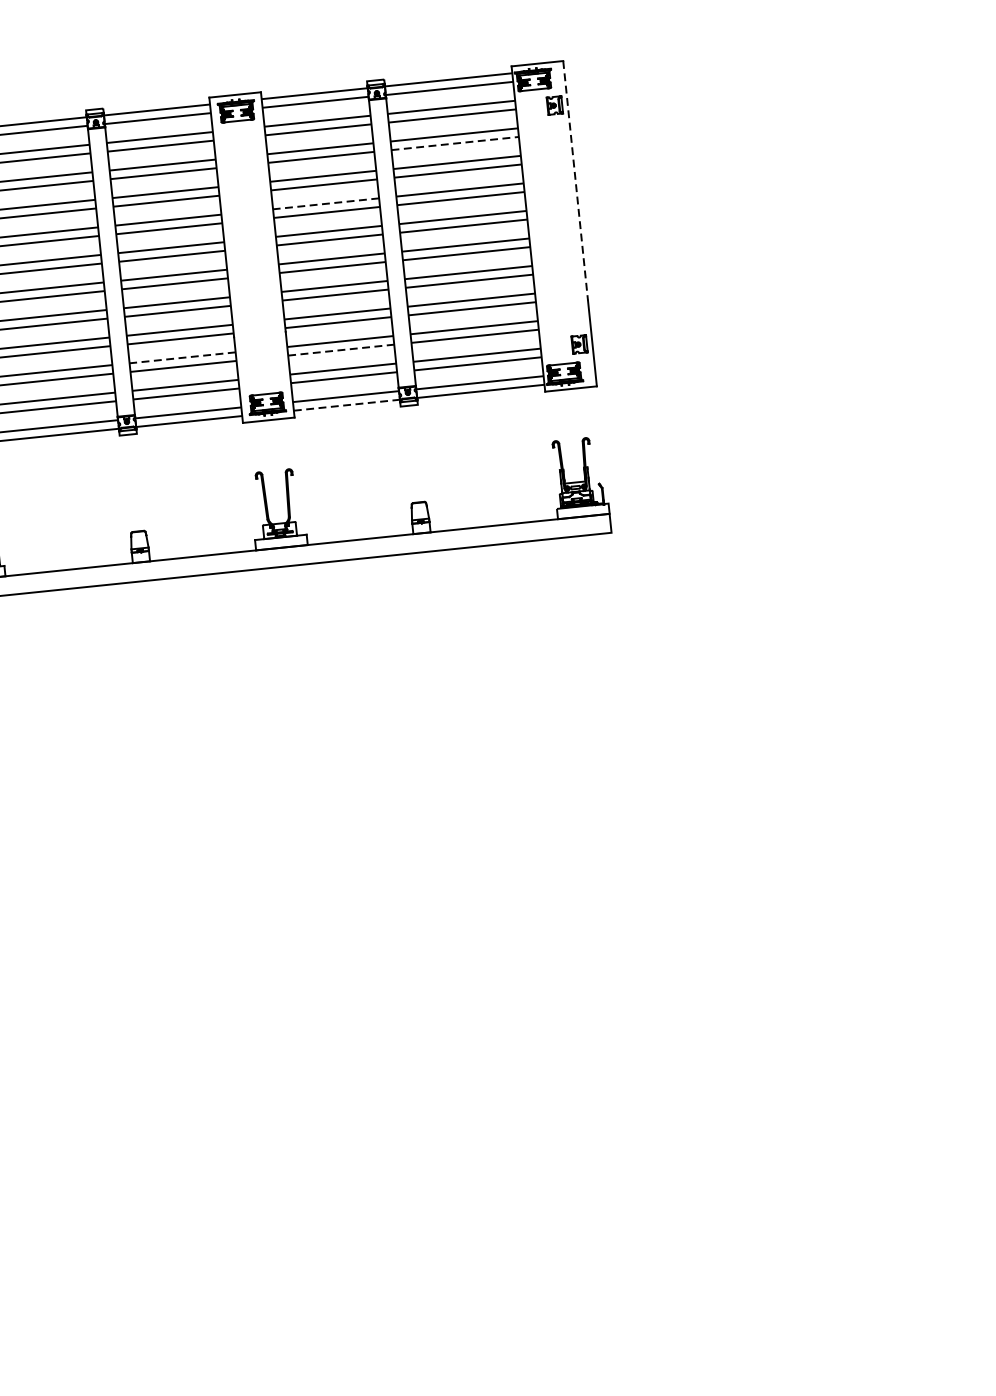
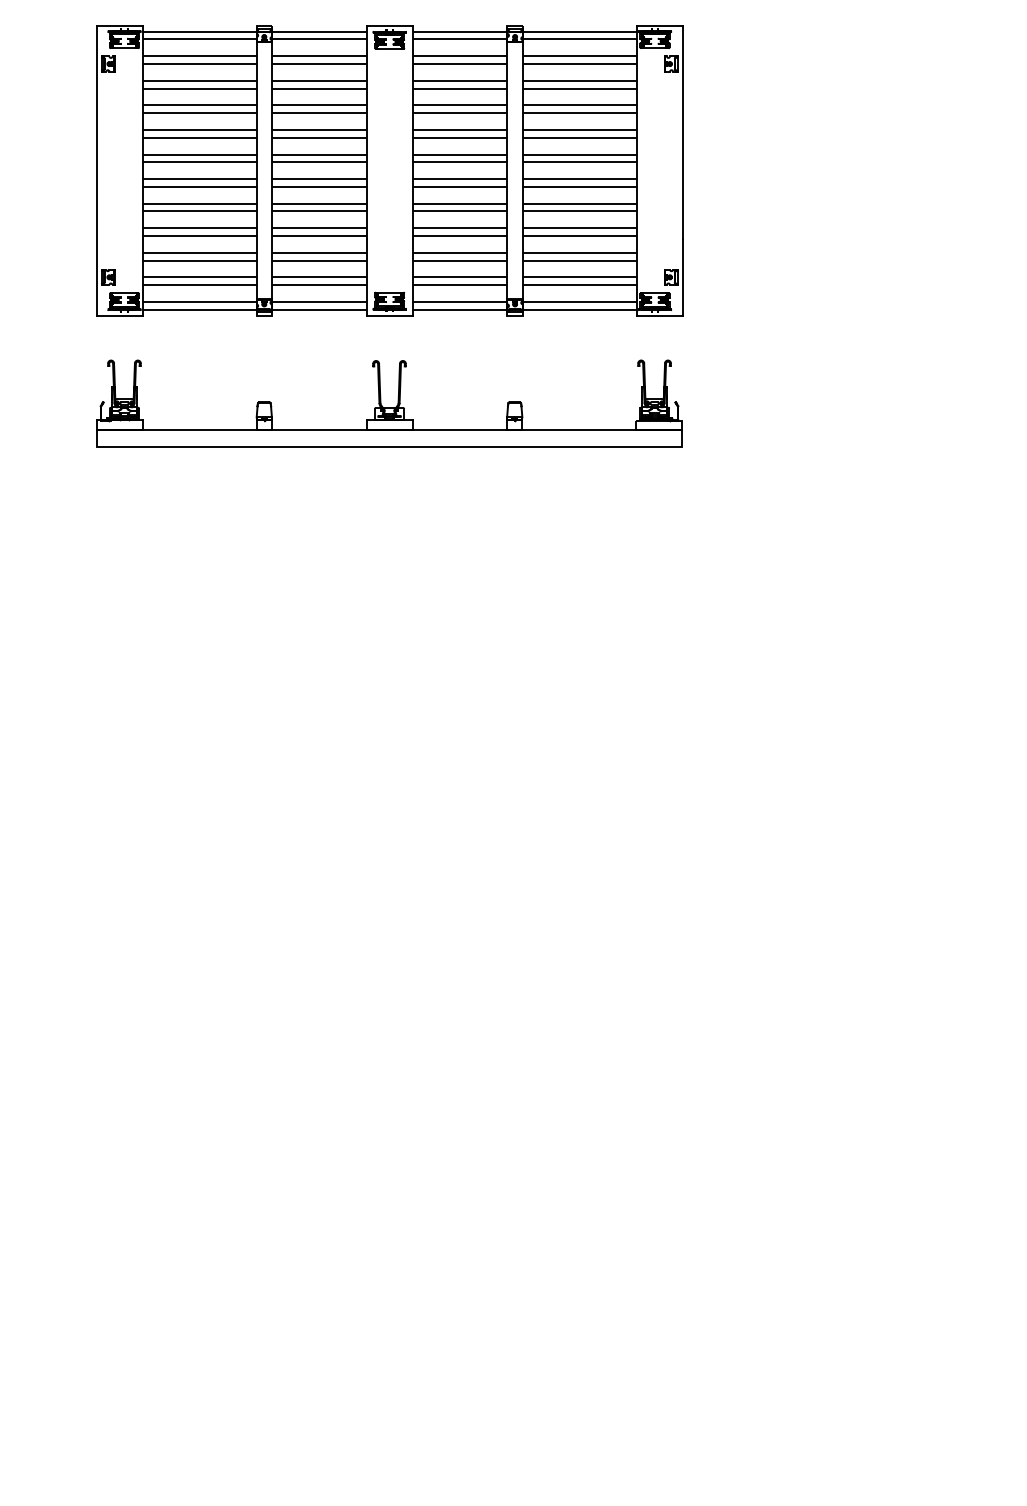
line: (455, 143) -> (579, 88), dashed -> solid
line: (575, 180) -> (682, 132), dashed -> solid
line: (325, 204) -> (459, 130), dashed -> solid
line: (341, 349) -> (460, 260), dashed -> solid
line: (181, 357) -> (318, 252), dashed -> solid
line: (347, 404) -> (460, 309), dashed -> solid

